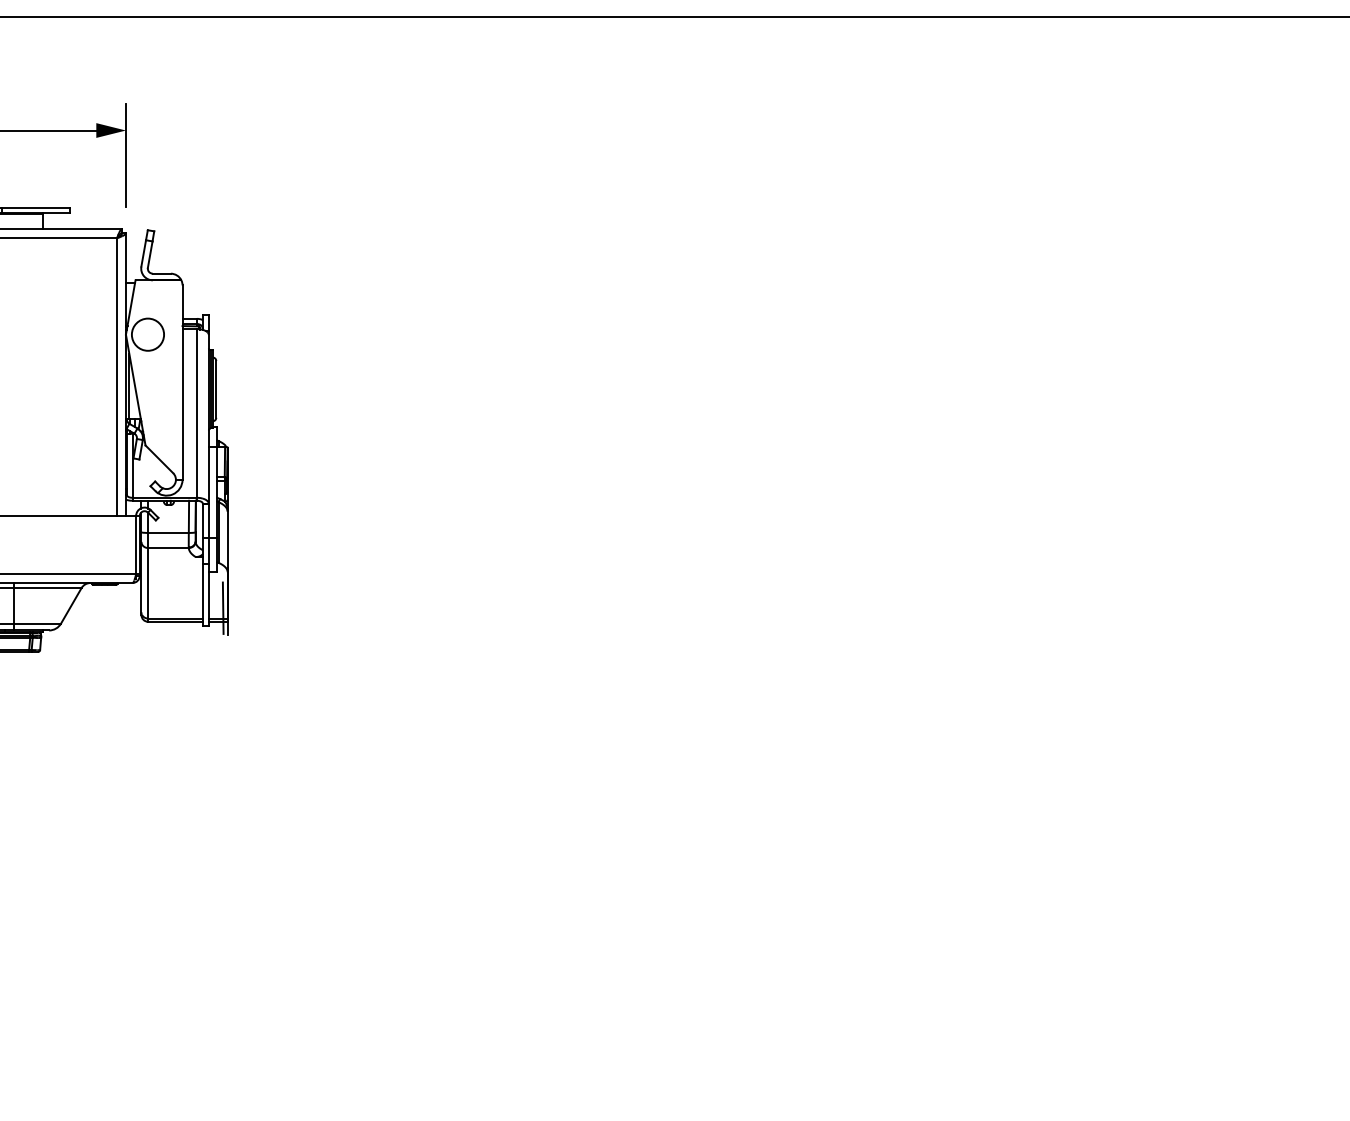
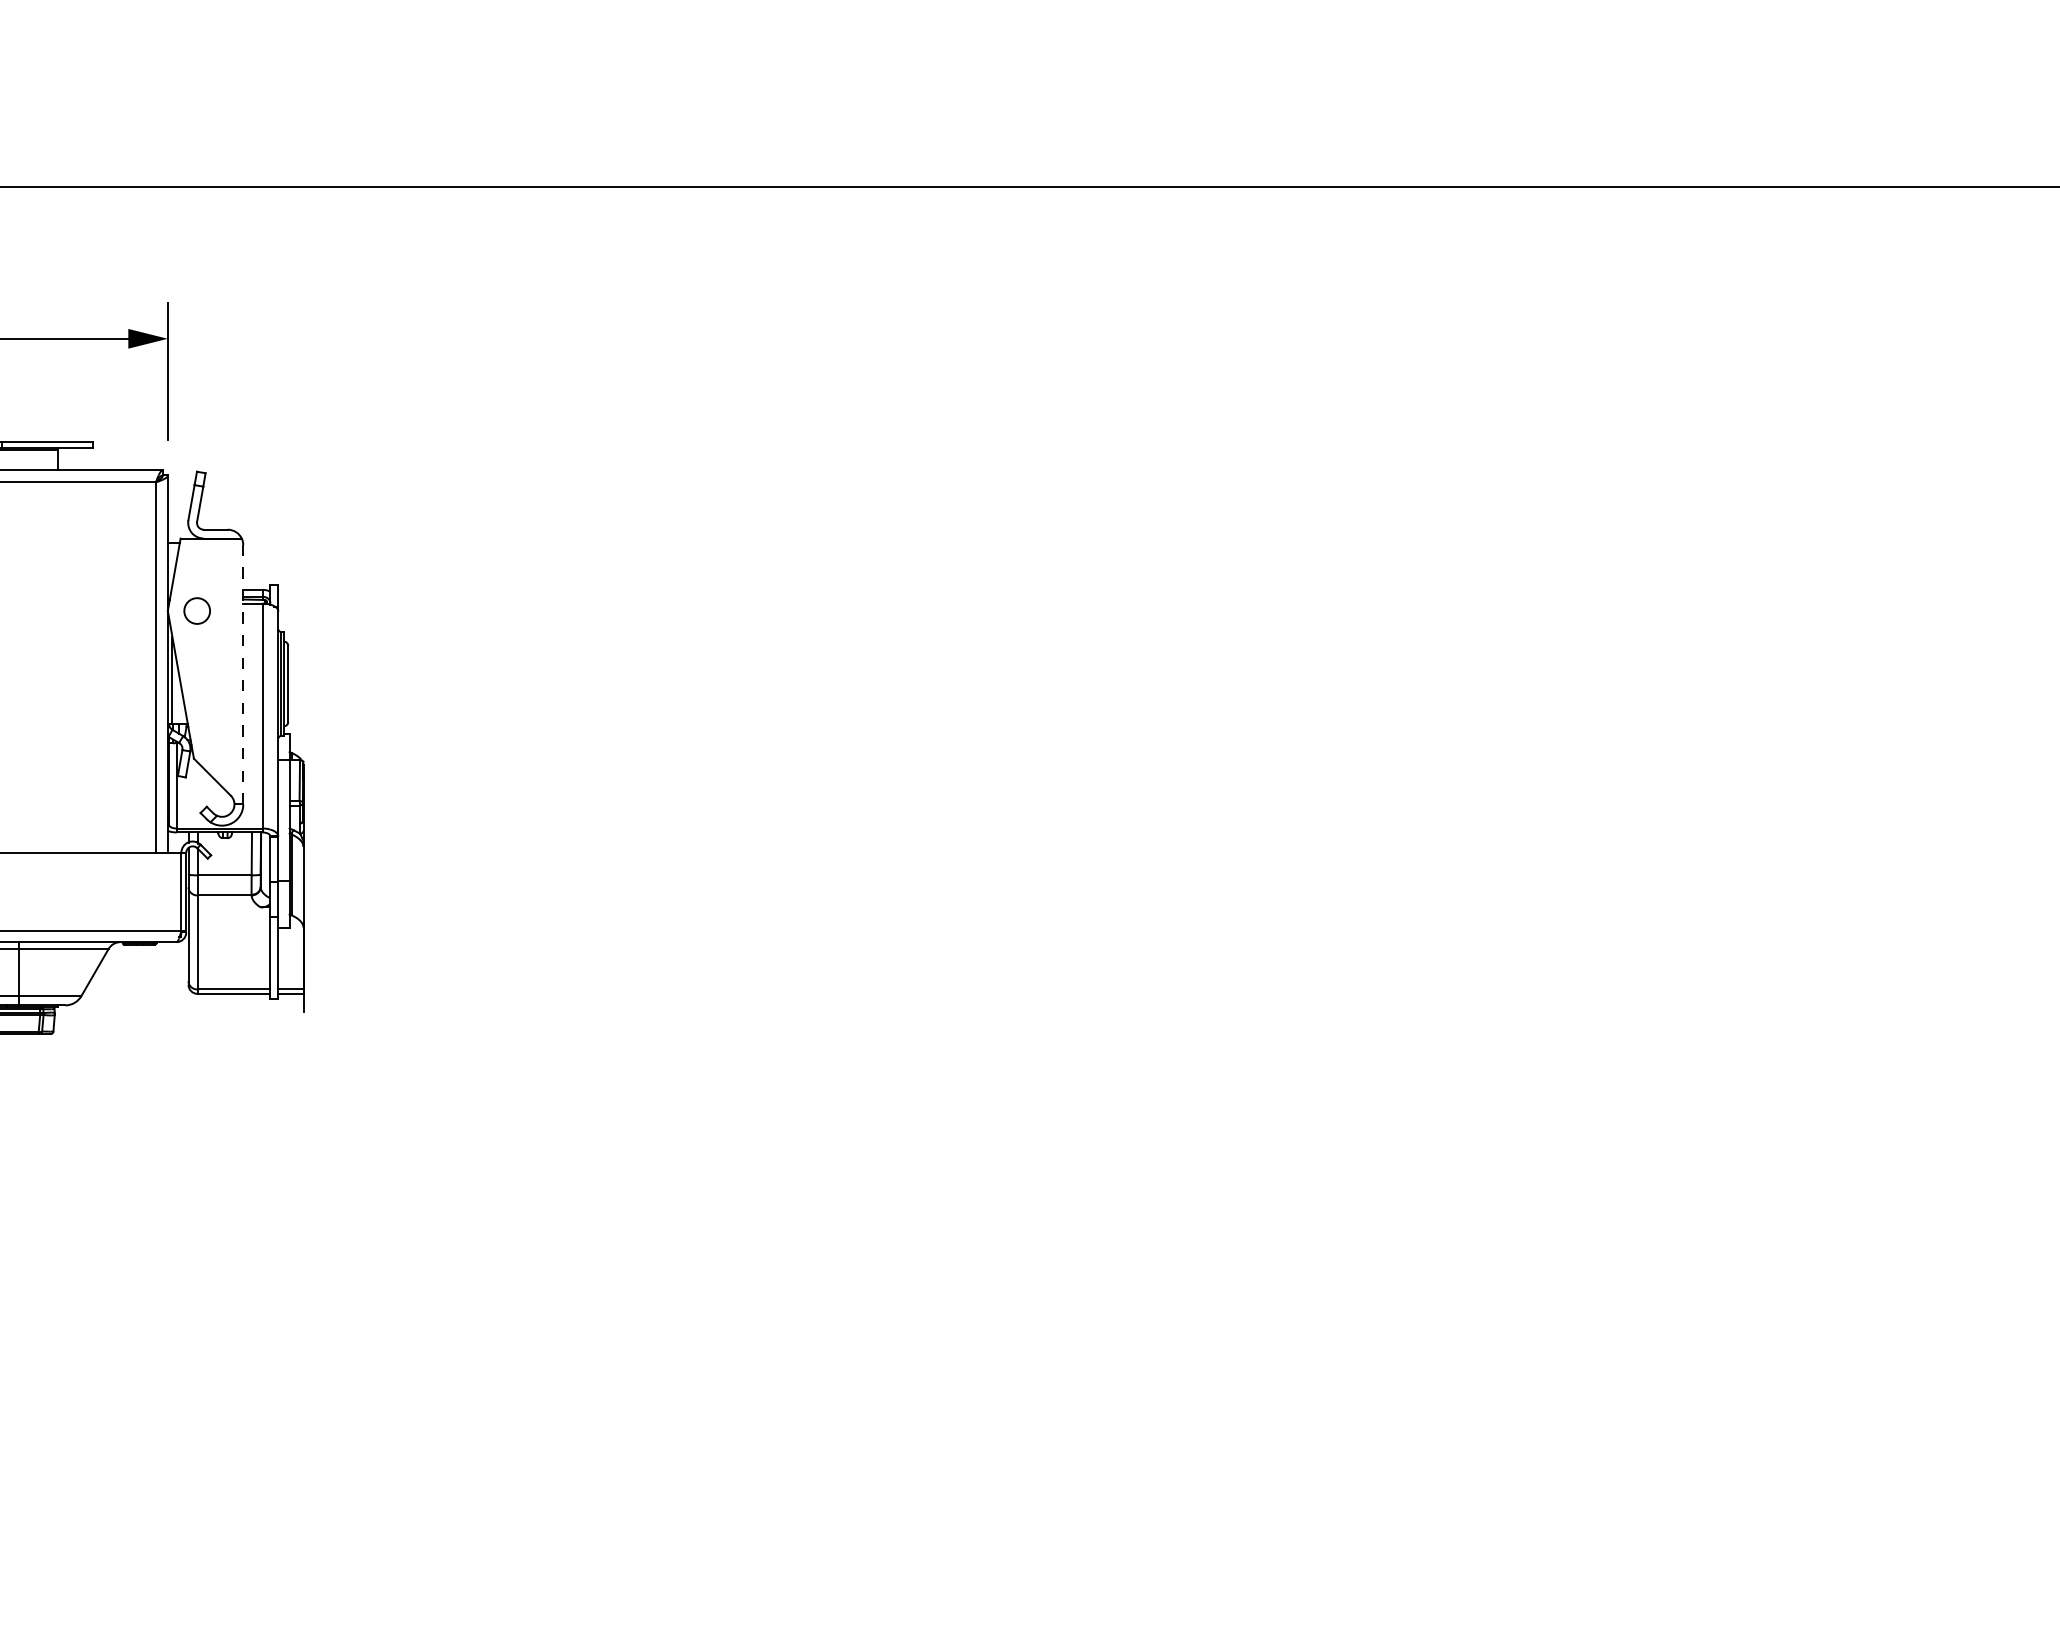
circle: (147, 334) -> (196, 610), size x0.6
line: (182, 382) -> (243, 674), solid -> dashed
line: (223, 608) -> (297, 975), removed

